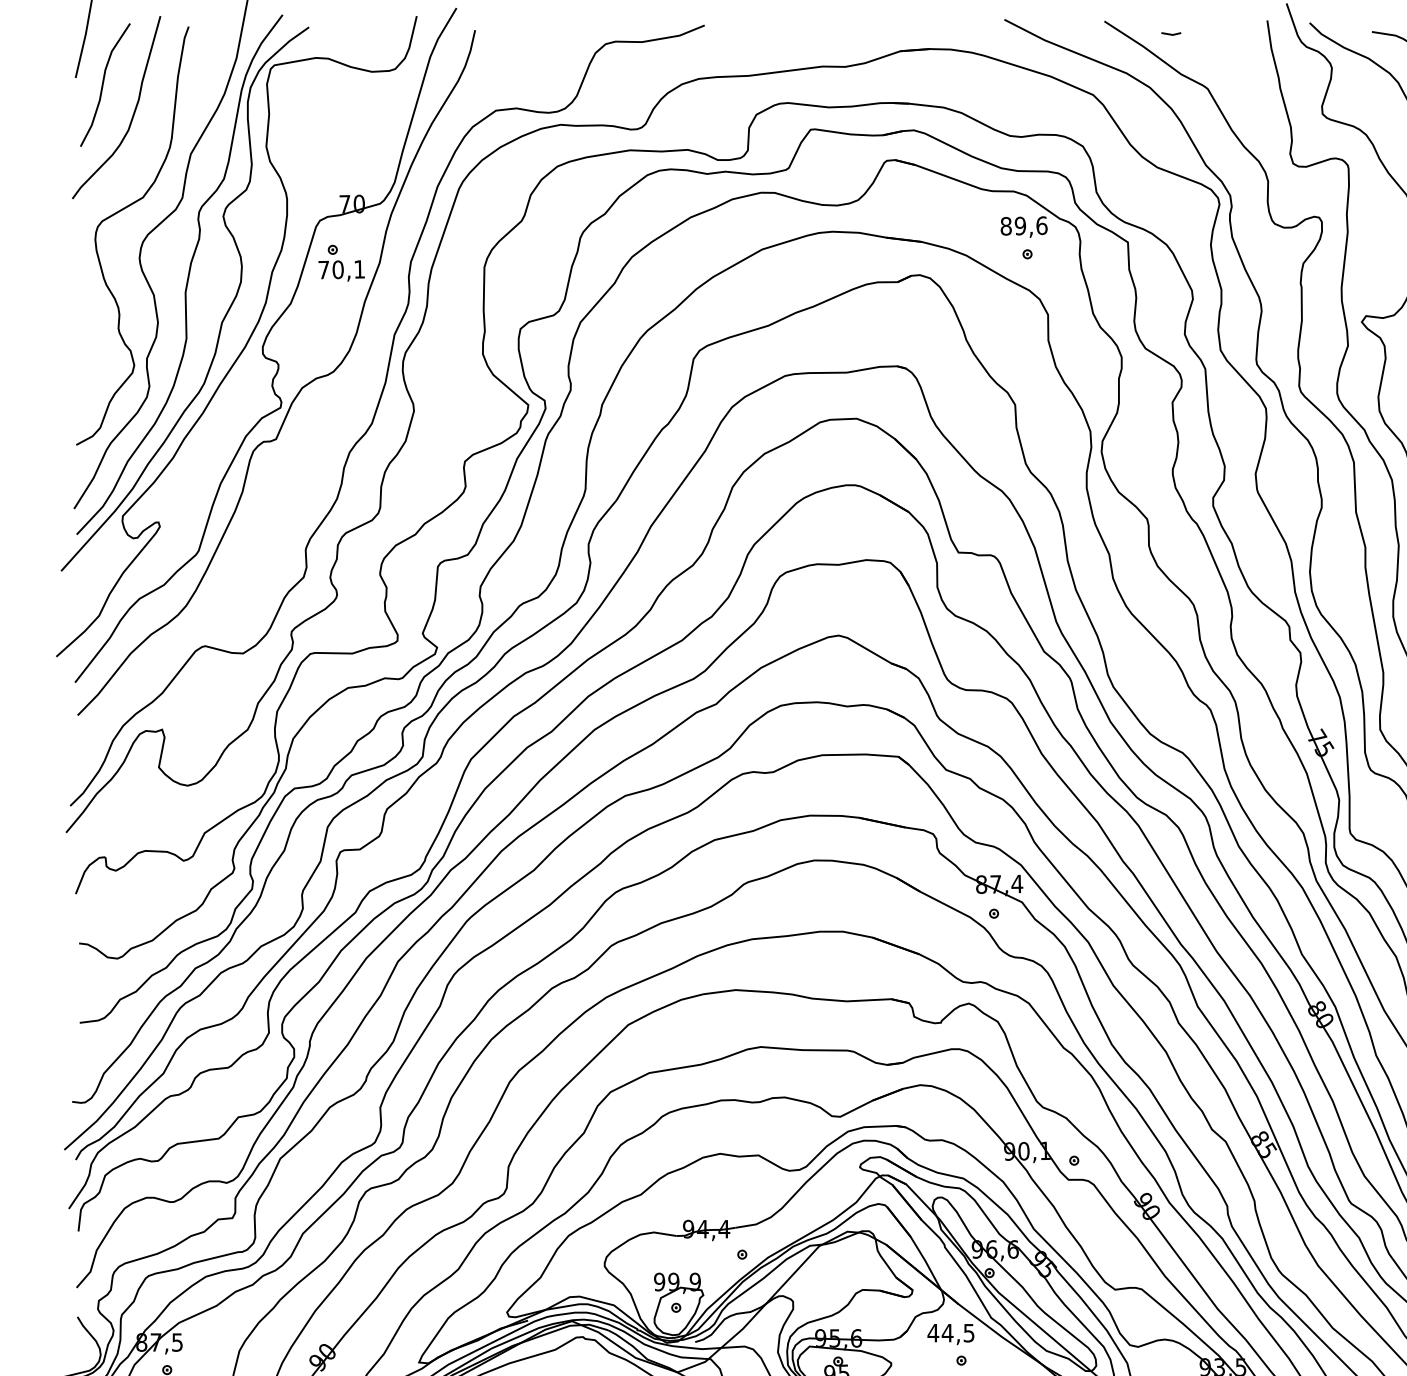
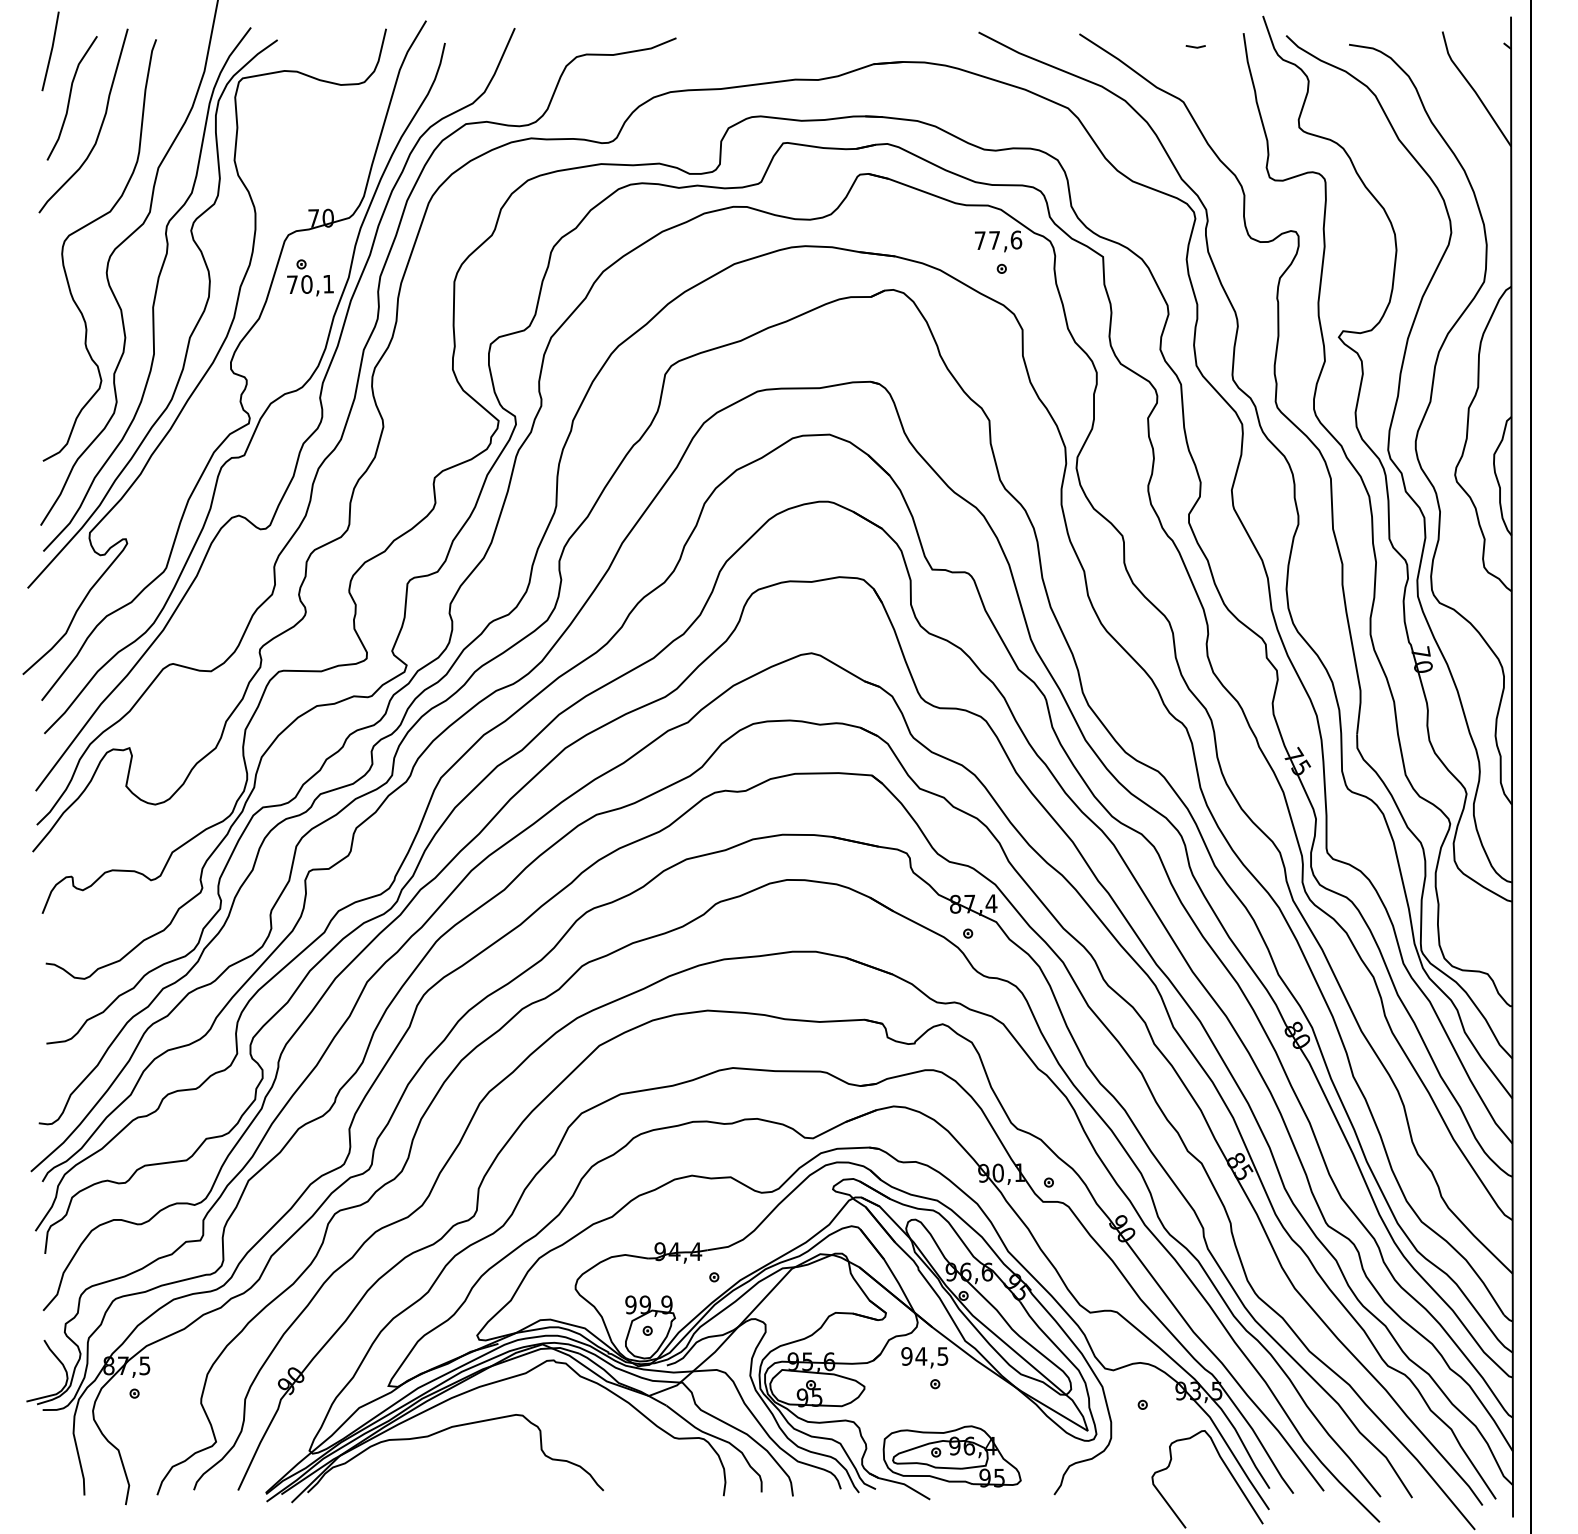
line: (1171, 33) -> (1195, 46), moved
text: (1013, 226) -> (987, 240), 89,6 -> 77,6
curve: (337, 422) -> (306, 438), added
text: (932, 1333) -> (906, 1356), 44,5 -> 94,5

